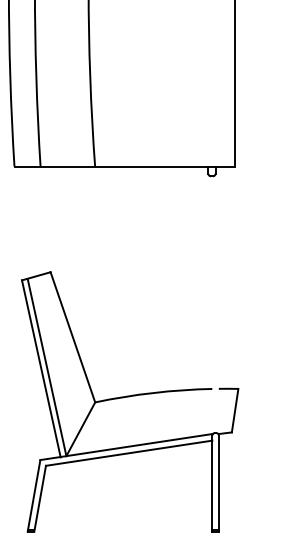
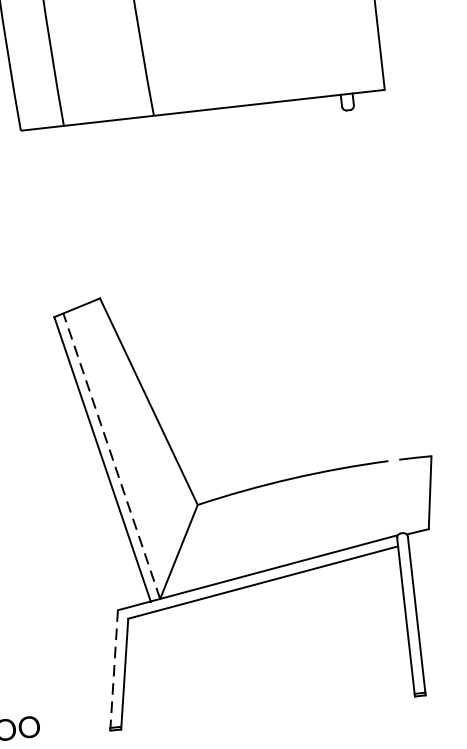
line: (47, 367) -> (112, 456), solid -> dashed
line: (33, 496) -> (113, 671), solid -> dashed

